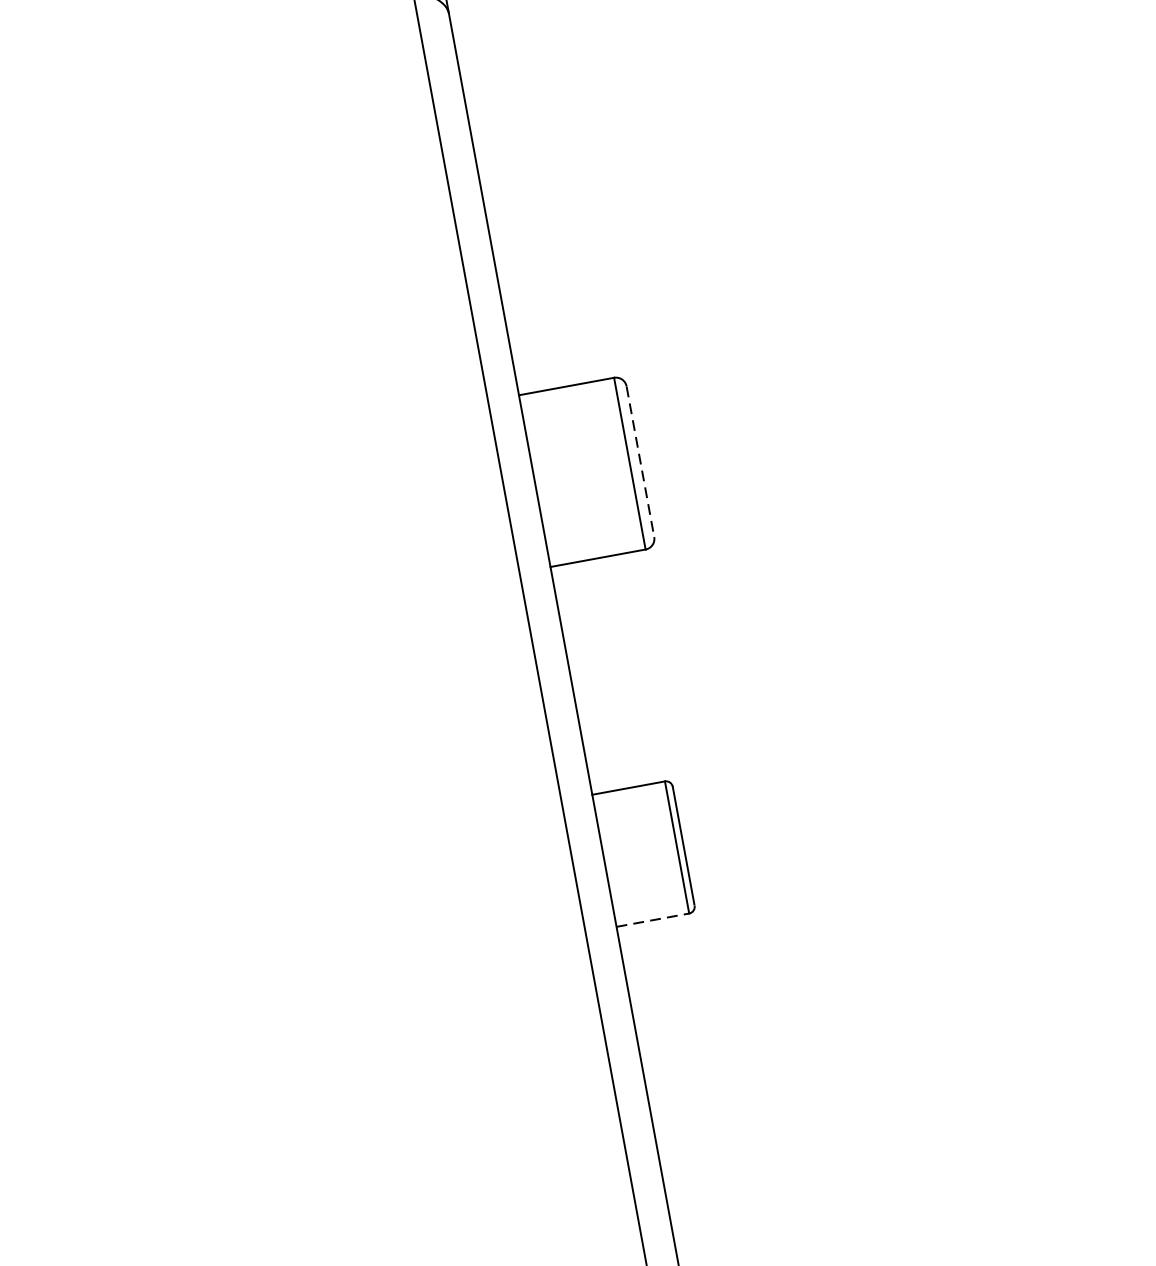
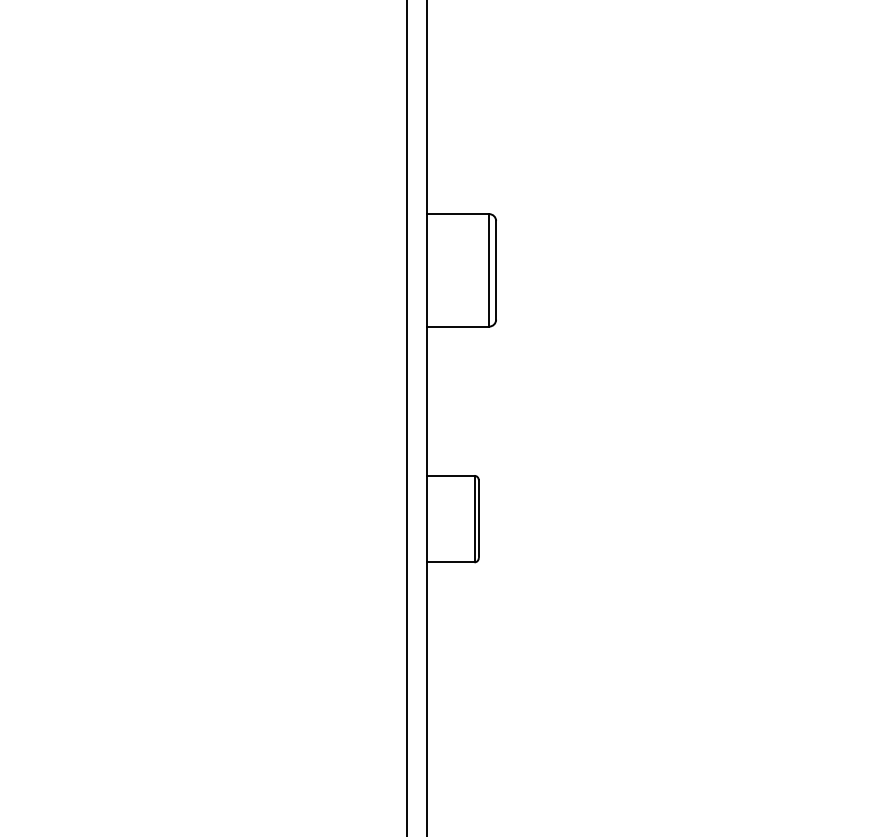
line: (641, 461) -> (496, 270), dashed -> solid
line: (652, 920) -> (450, 562), dashed -> solid

